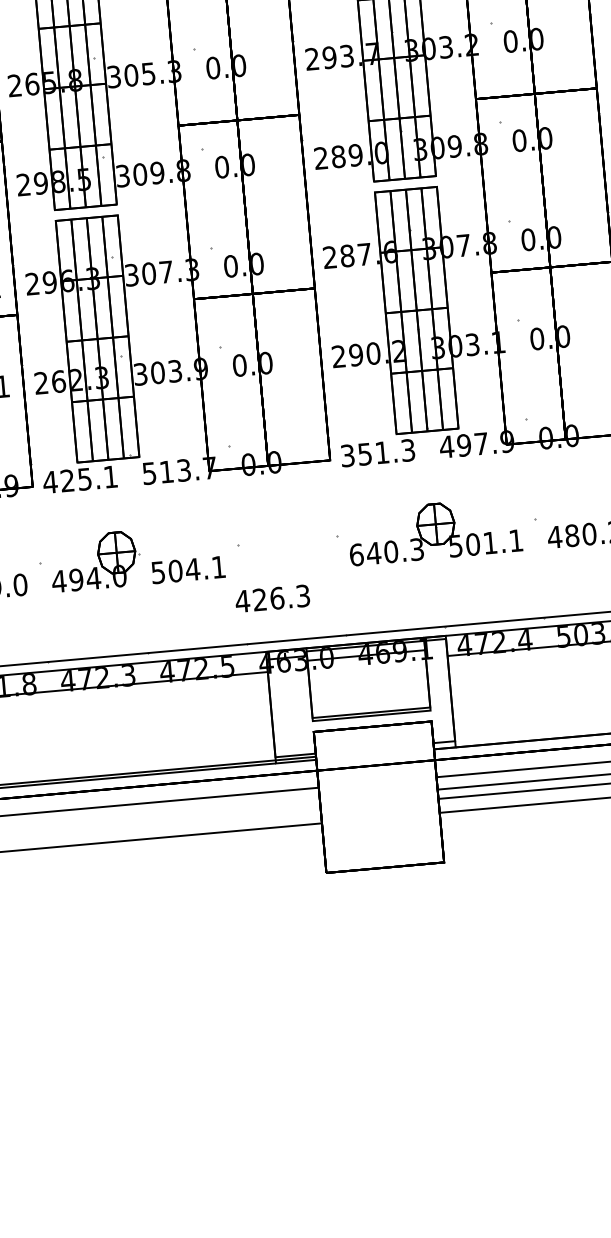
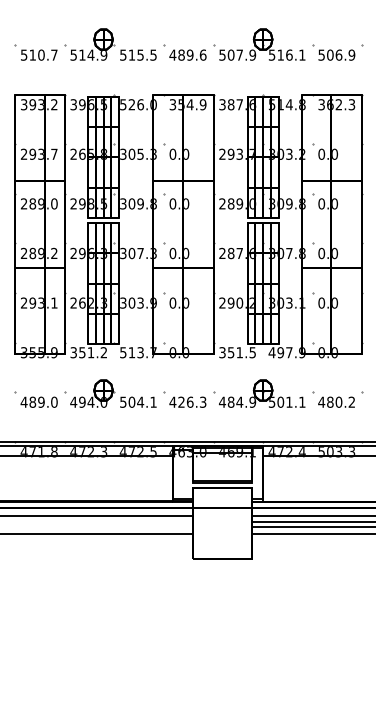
text: (407, 450) -> (252, 352), 351.3 -> 351.5
text: (79, 479) -> (88, 352), 425.1 -> 351.2
text: (386, 550) -> (237, 401), 640.3 -> 484.9
text: (271, 597) -> (187, 401), moved

